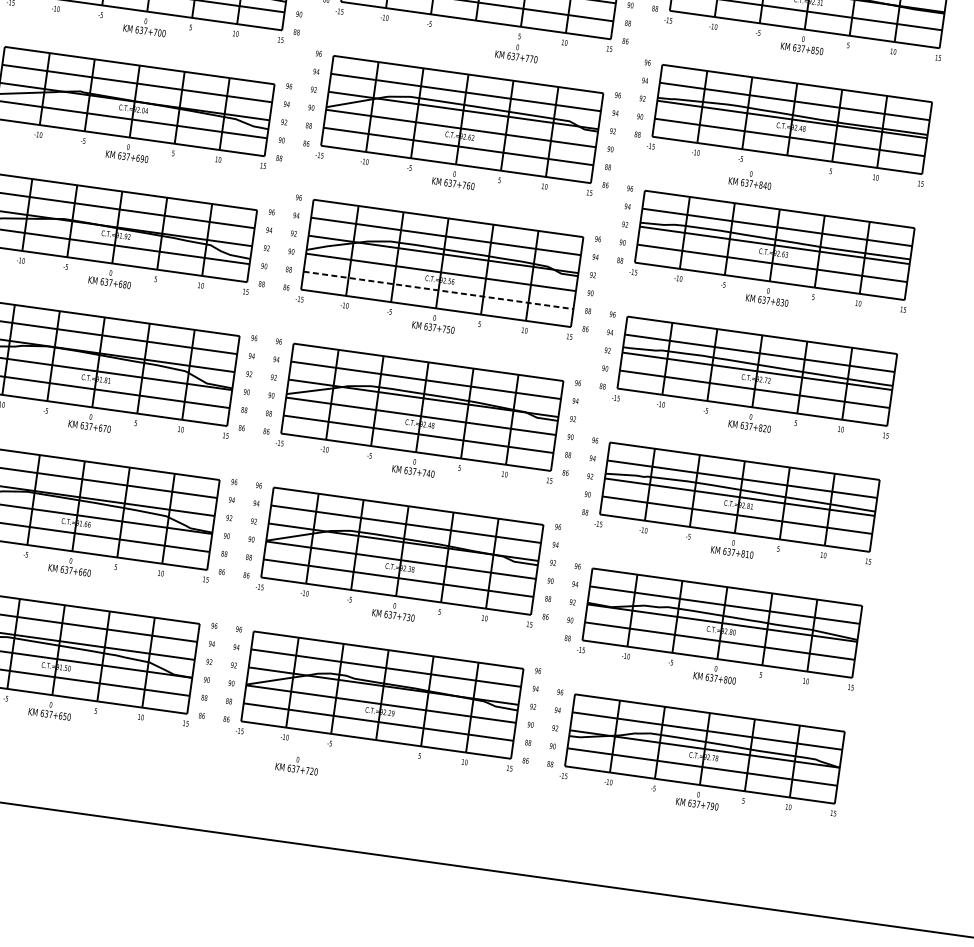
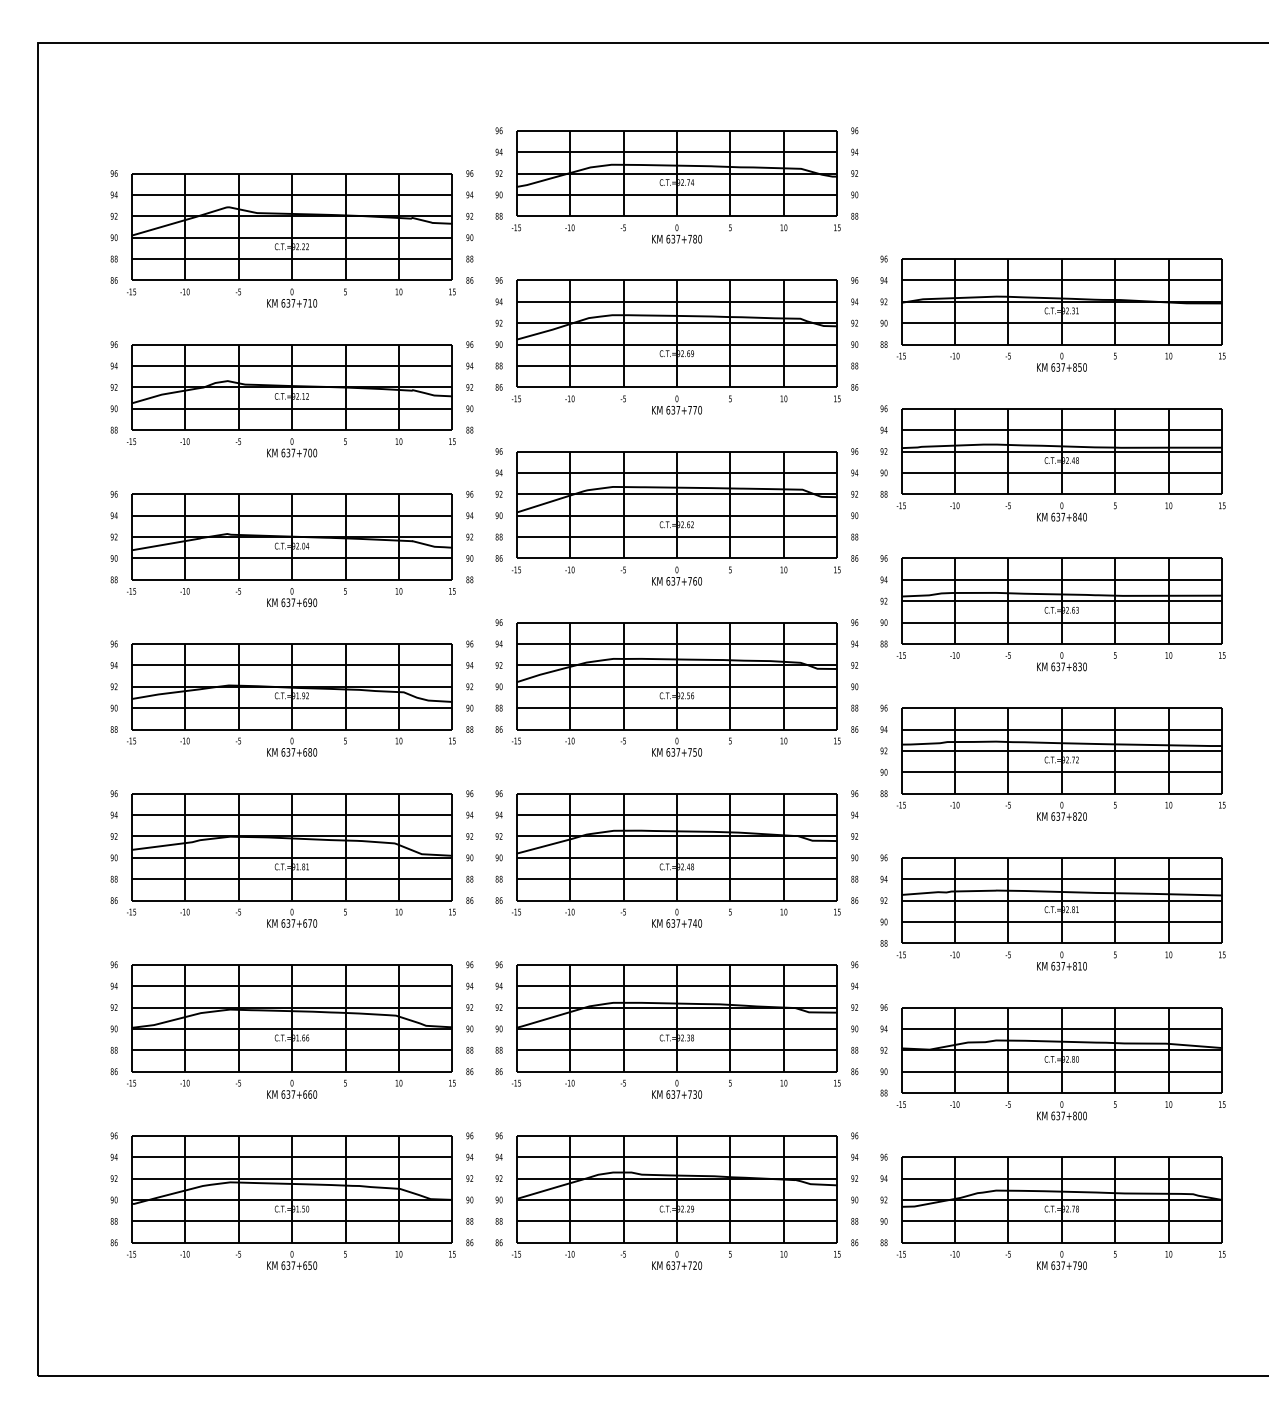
text: (517, 52) -> (677, 404), moved
text: (750, 178) -> (1061, 511), moved
line: (438, 290) -> (677, 708), dashed -> solid
text: (297, 764) -> (677, 1260), moved

